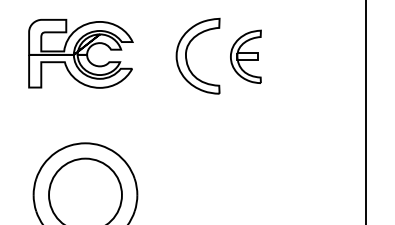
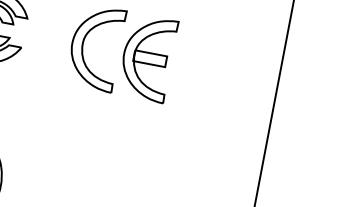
part: (245, 56) -> (147, 57), size x1.43

